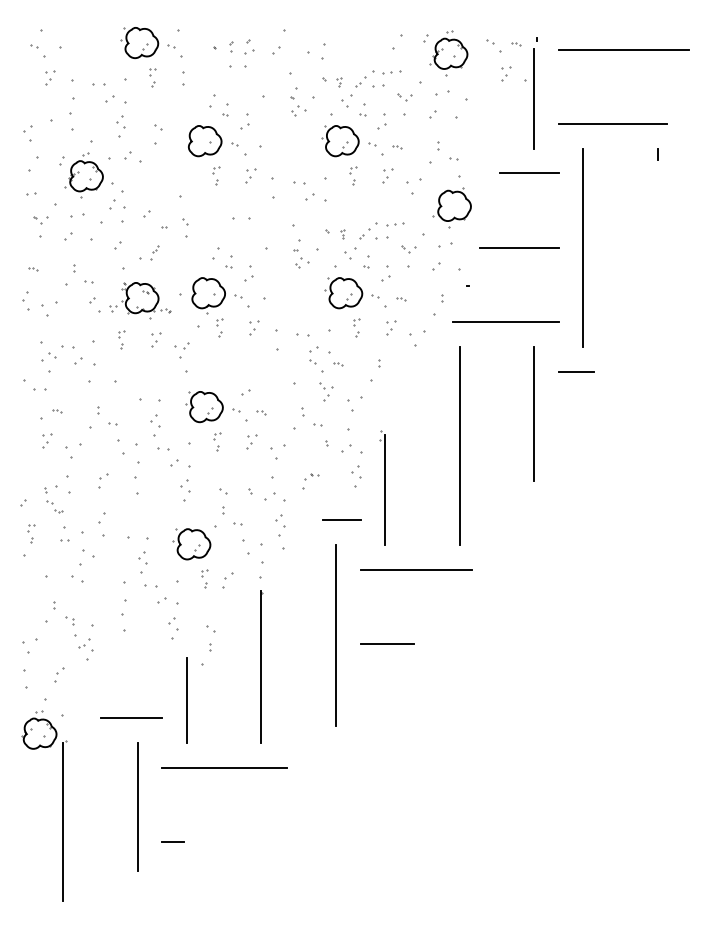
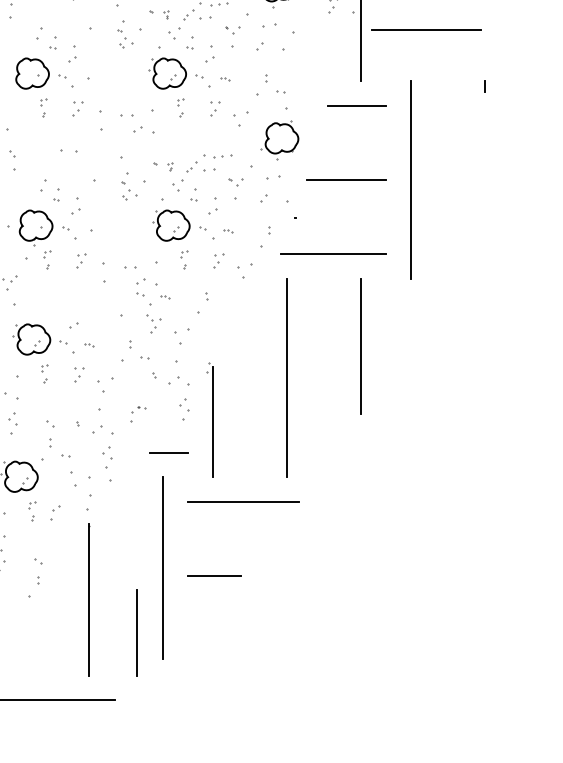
line: (612, 123) -> (425, 29), moved
line: (576, 371) -> (403, 303), removed
line: (186, 700) -> (135, 632), moved

